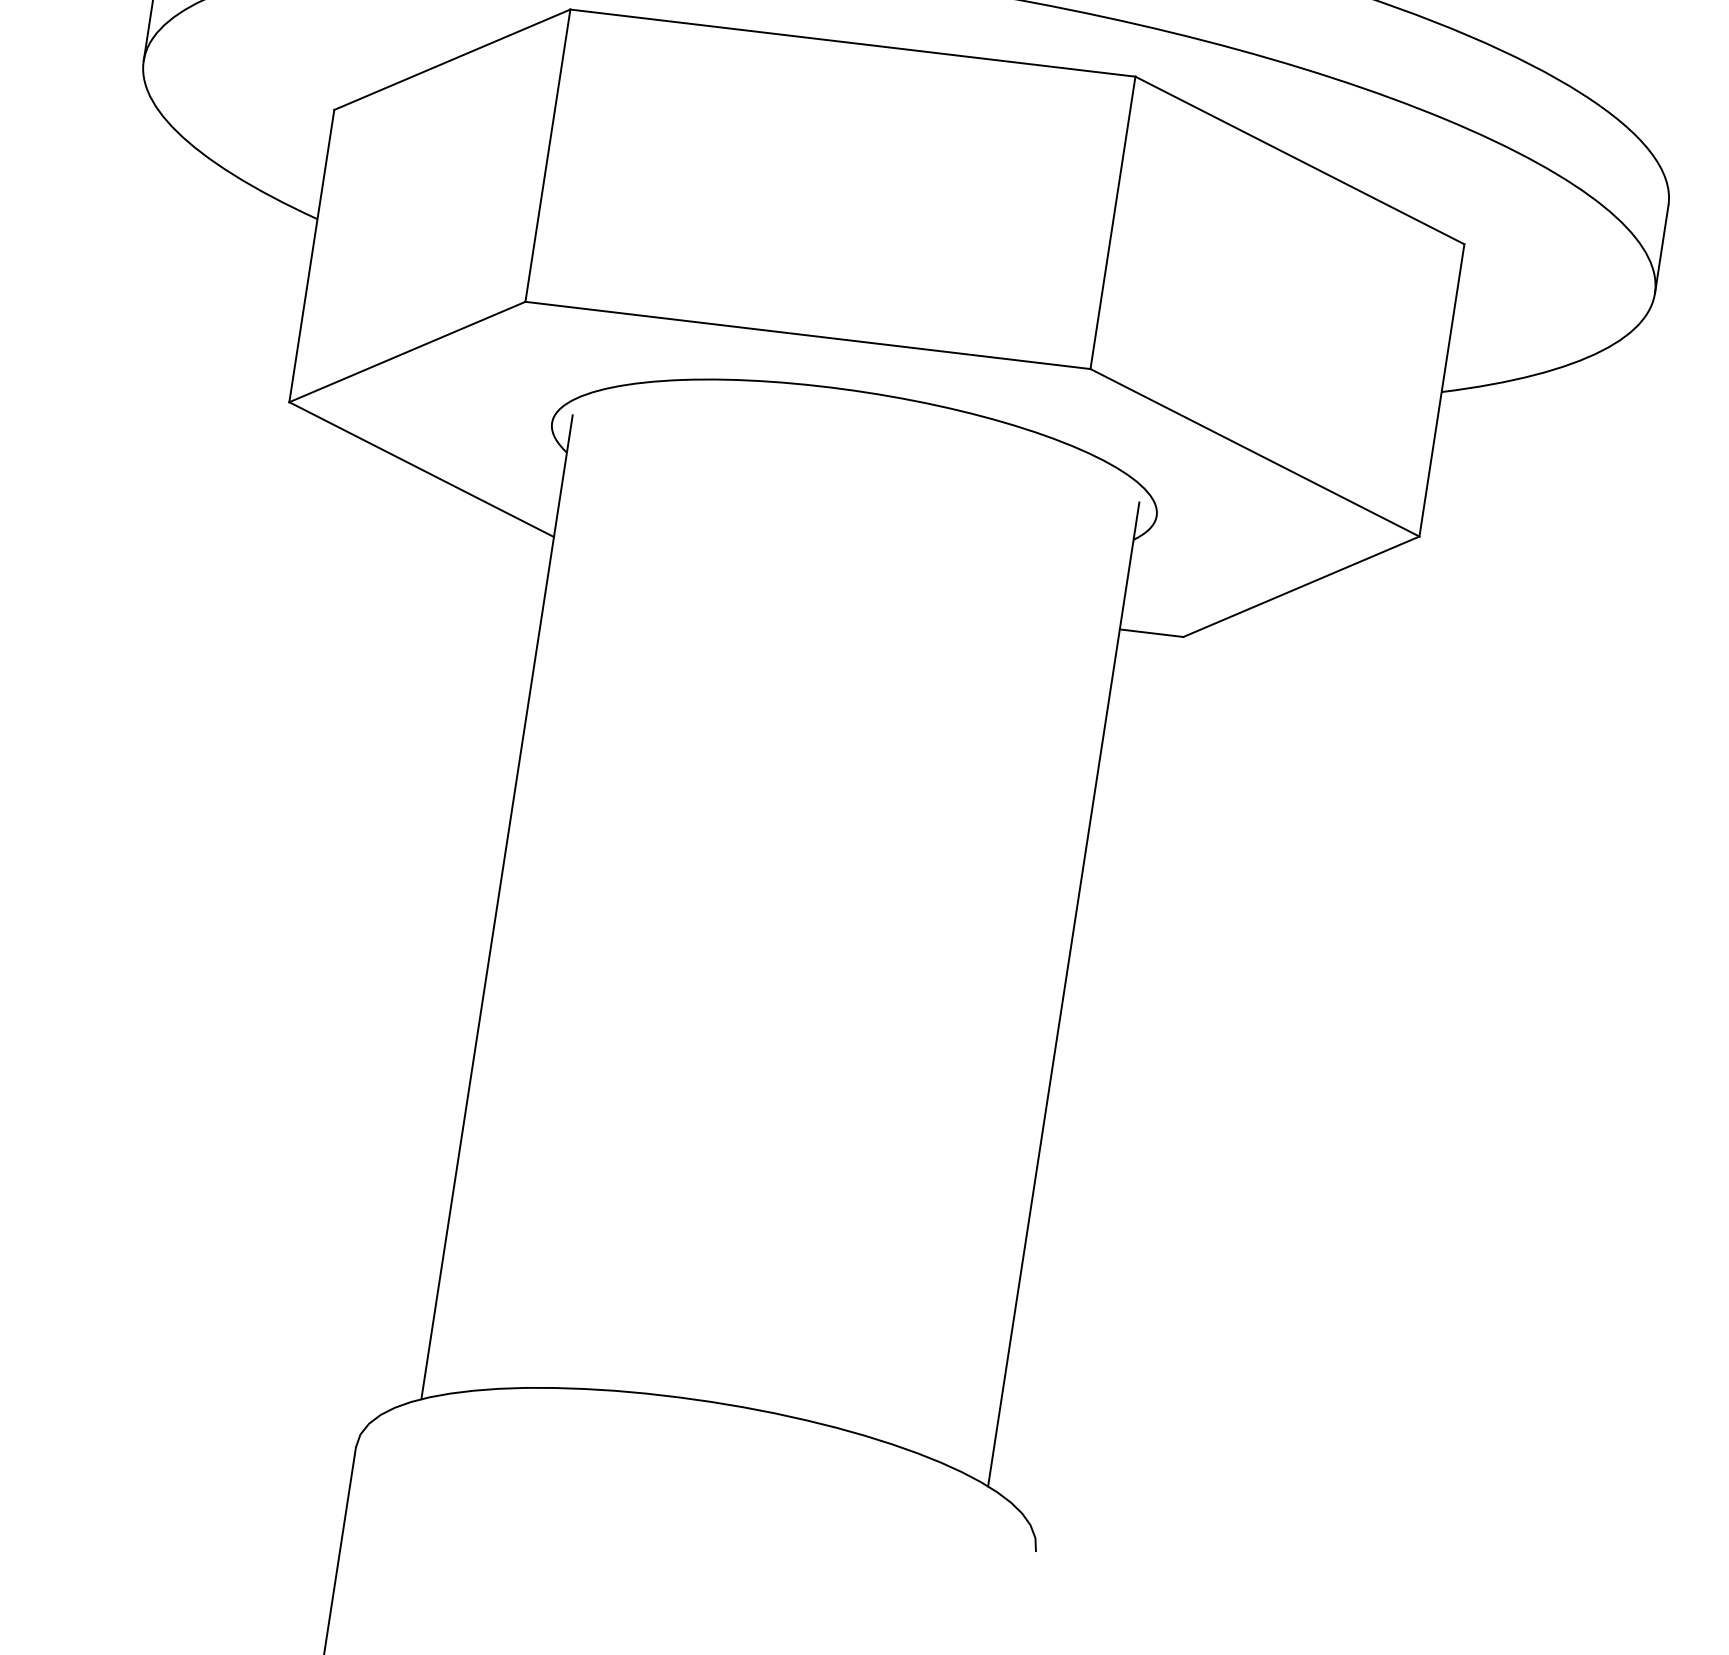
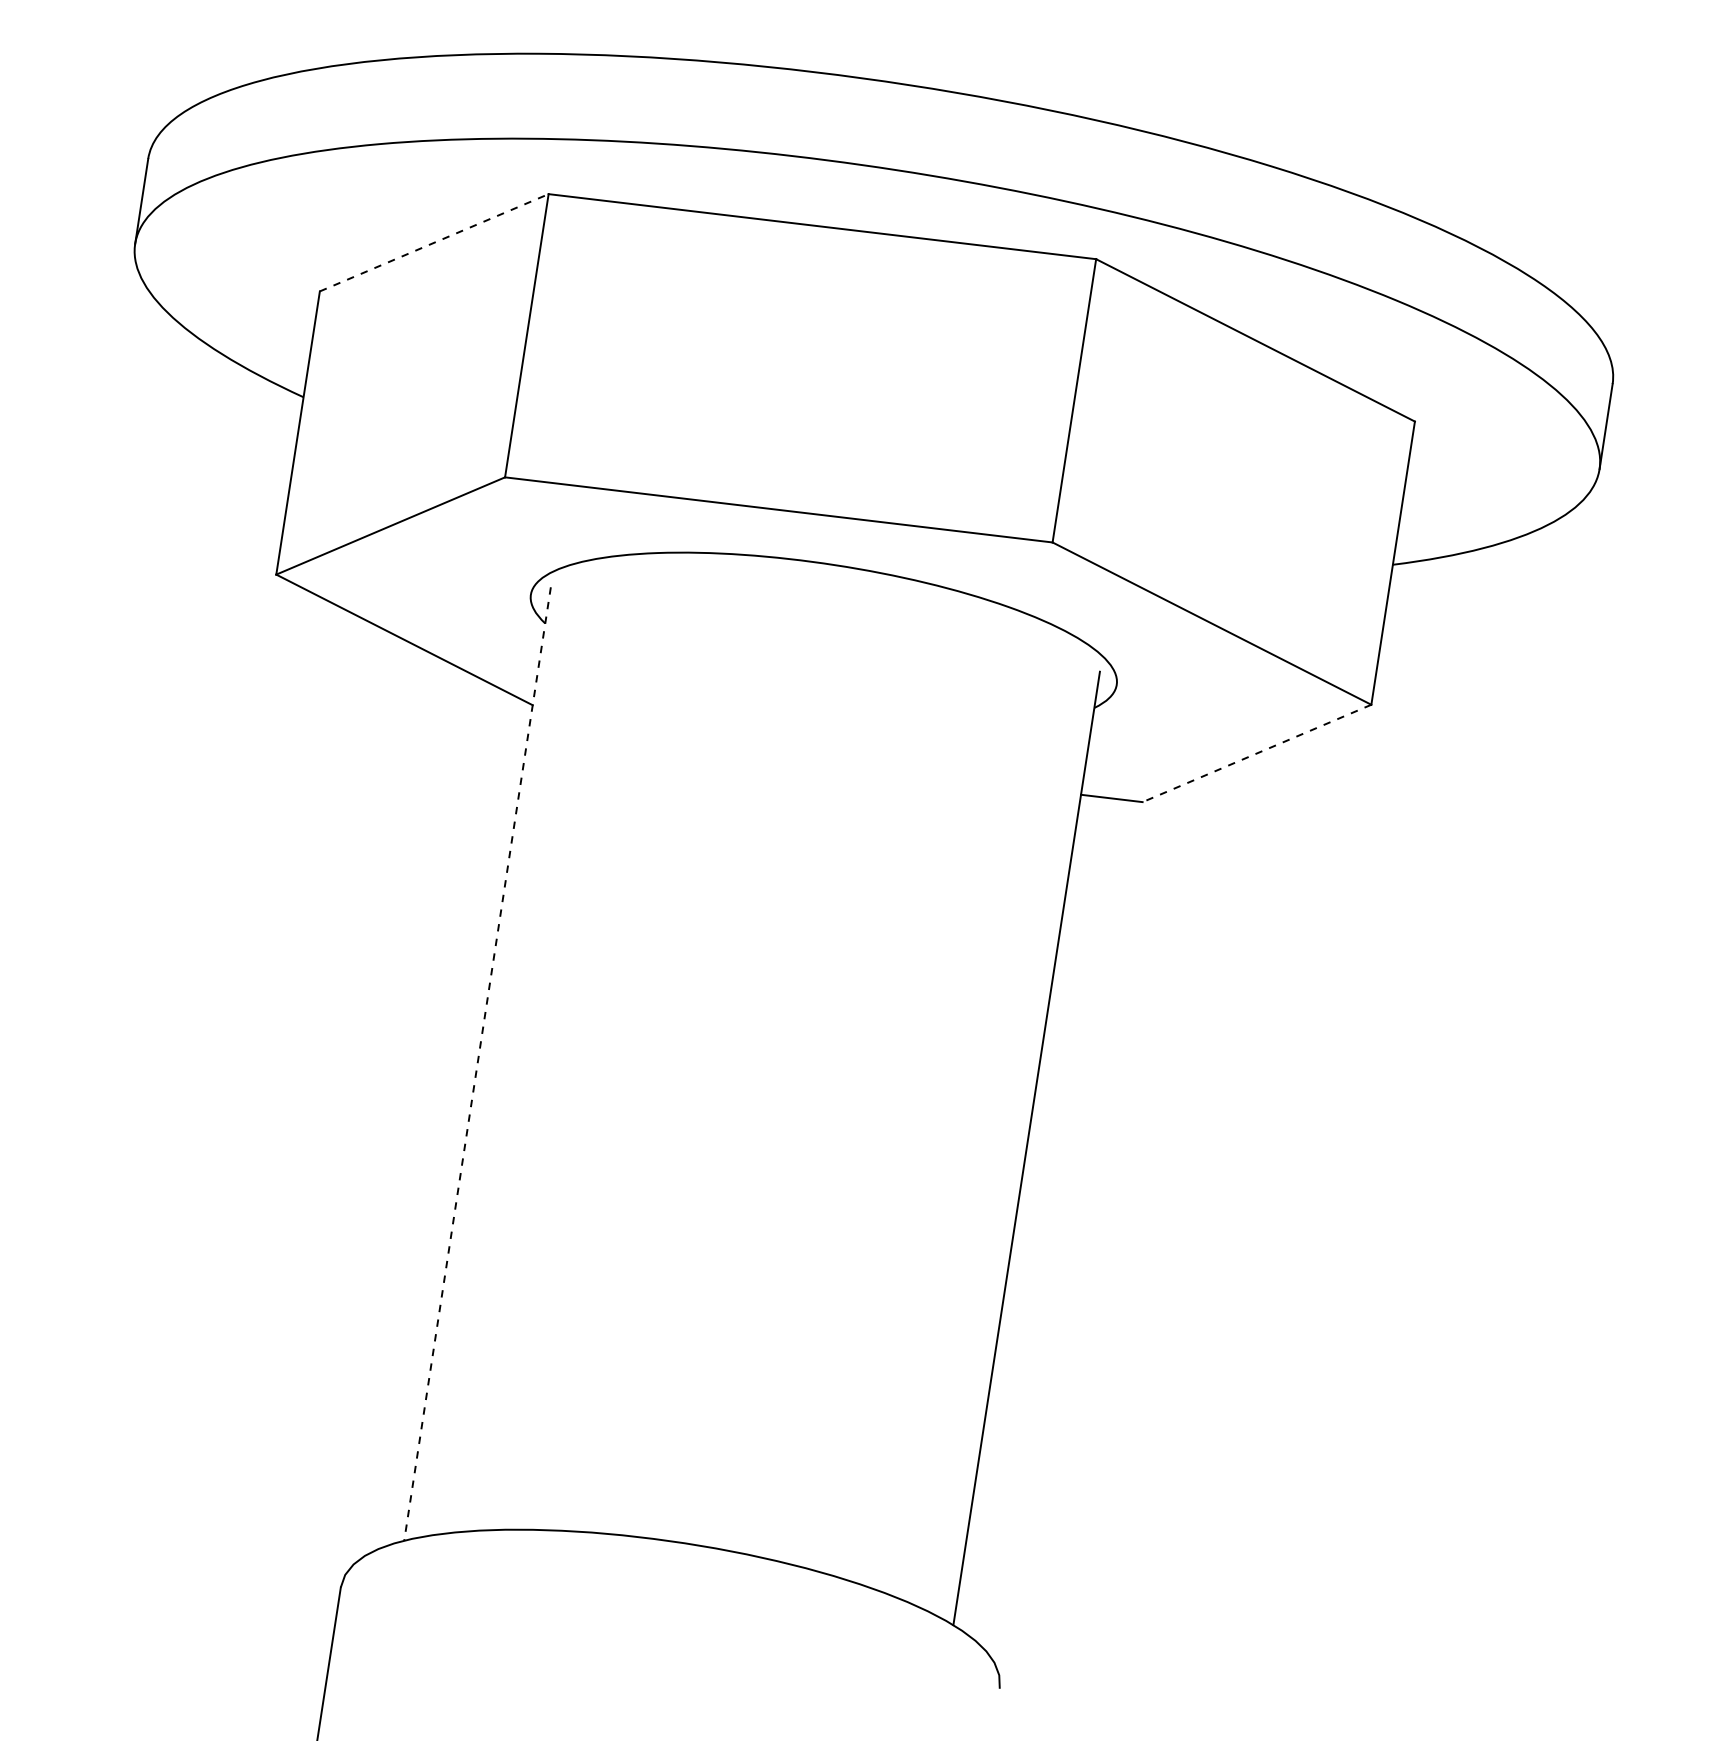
line: (452, 59) -> (434, 242), solid -> dashed
line: (1300, 586) -> (1256, 753), solid -> dashed
line: (496, 907) -> (477, 1064), solid -> dashed

